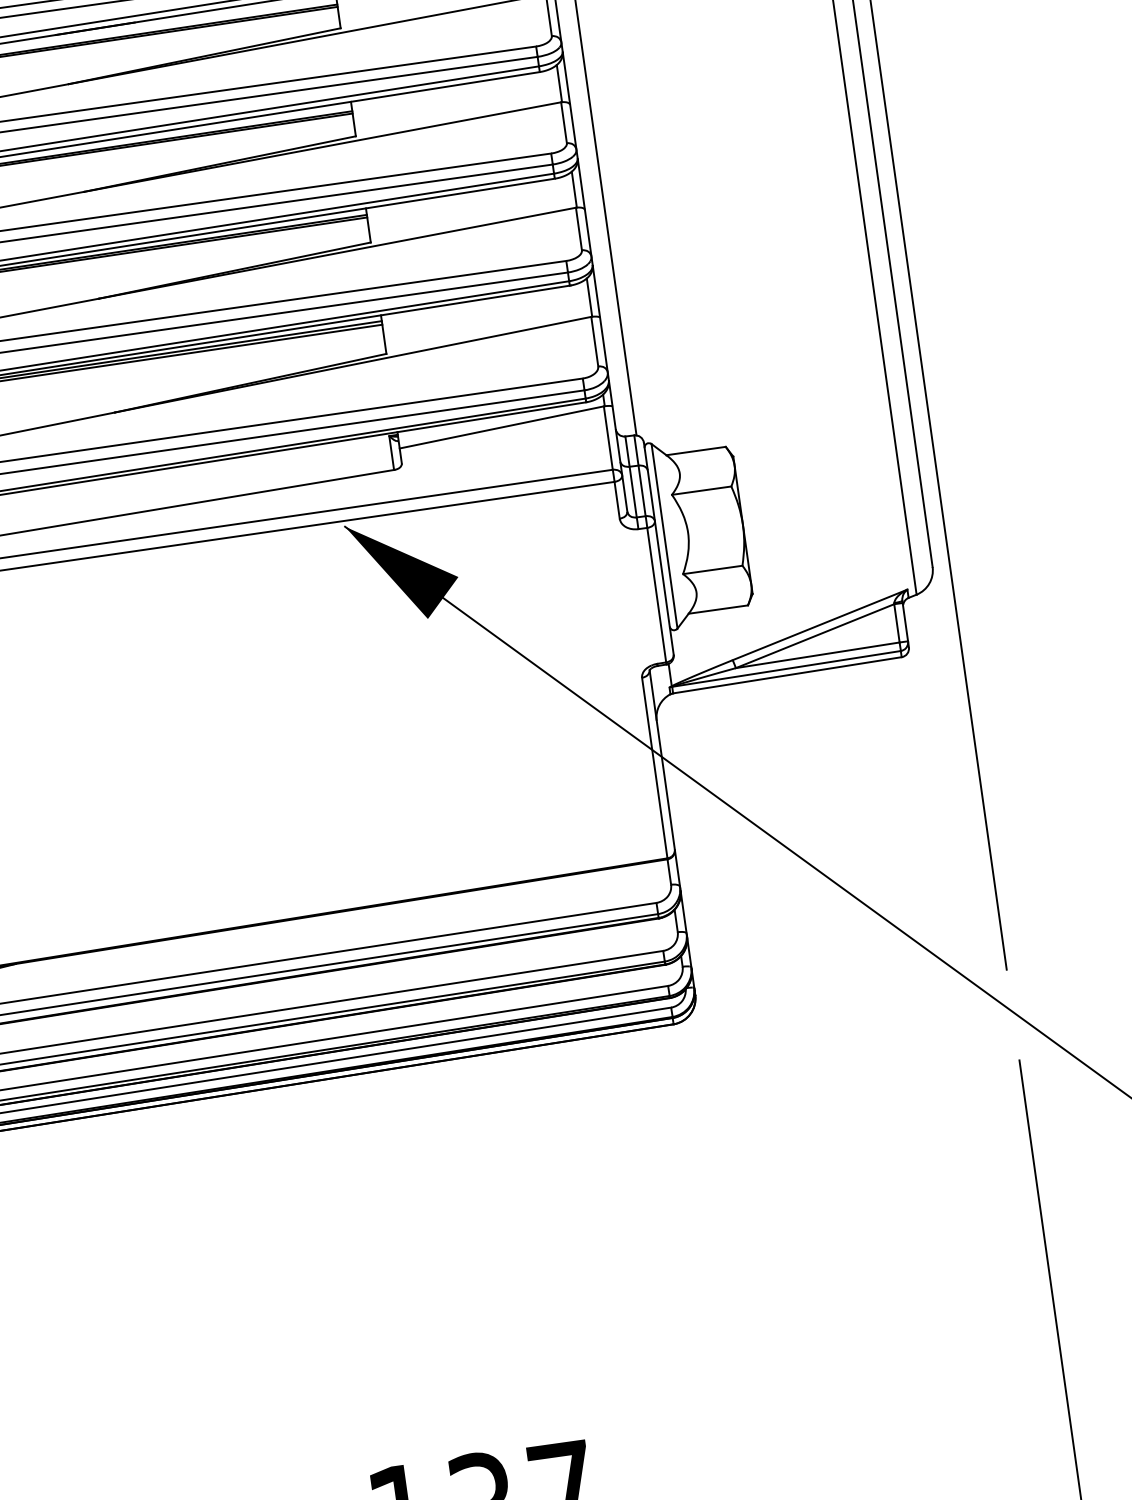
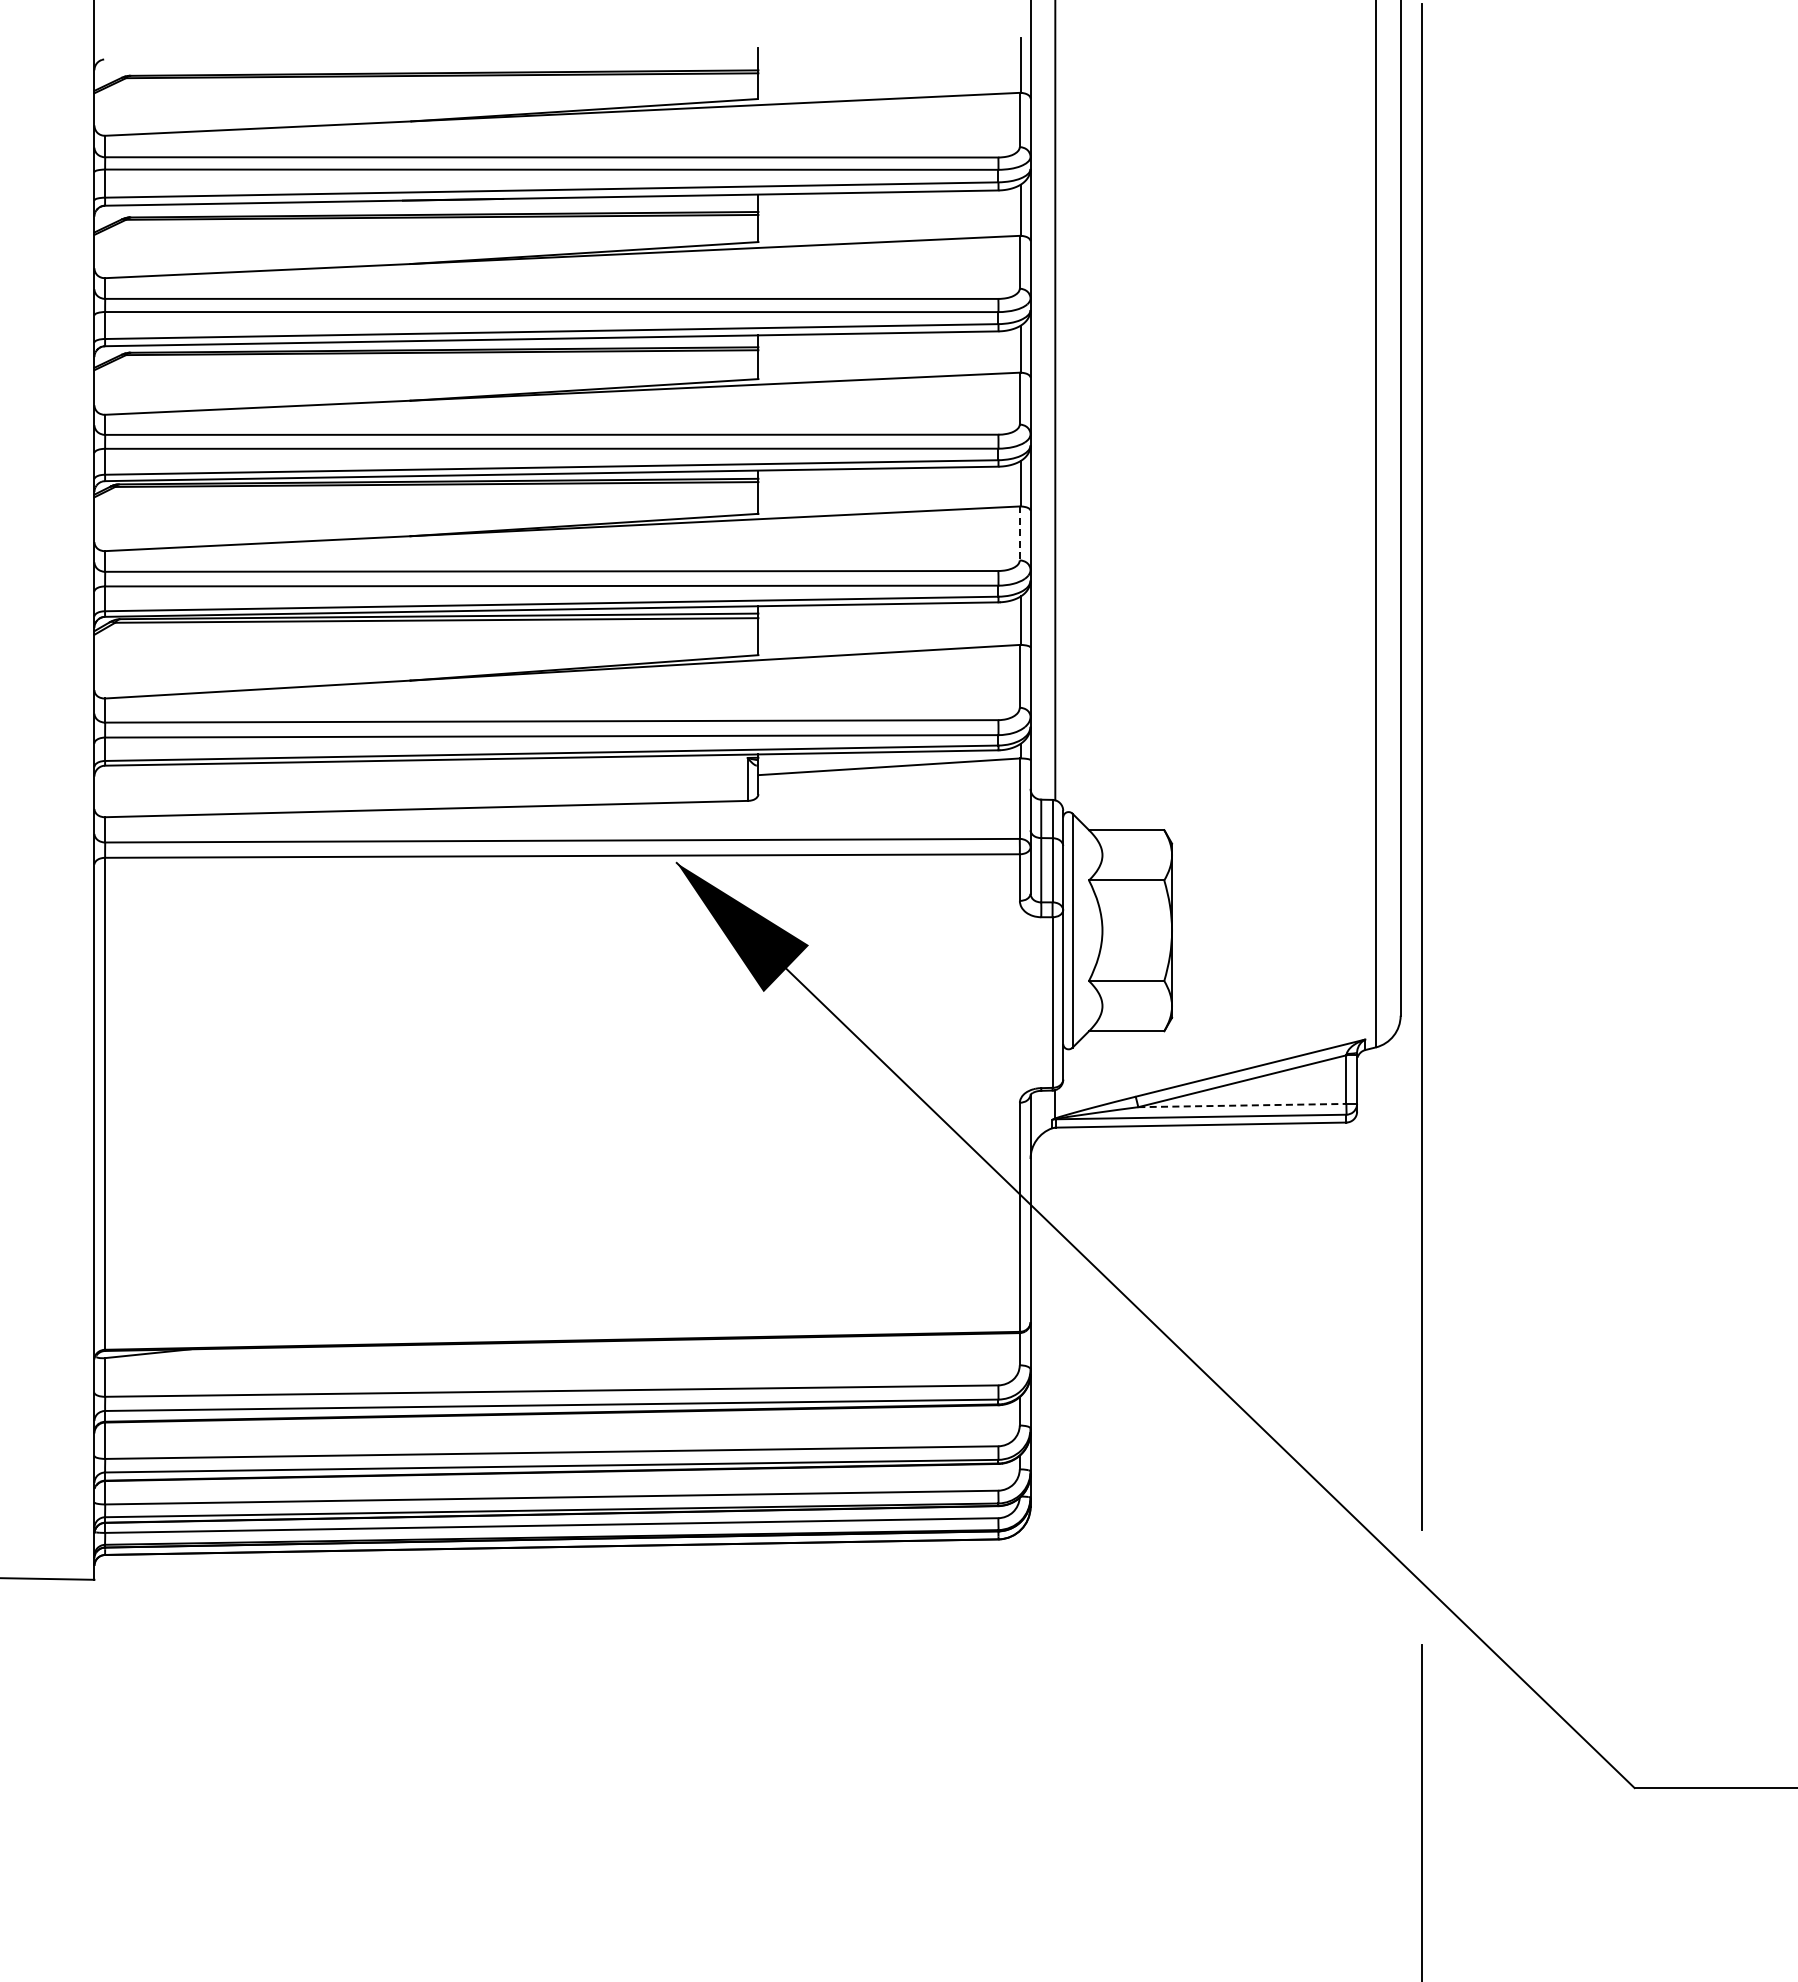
line: (578, 229) -> (1019, 533), solid -> dashed
line: (817, 655) -> (1242, 1105), solid -> dashed

